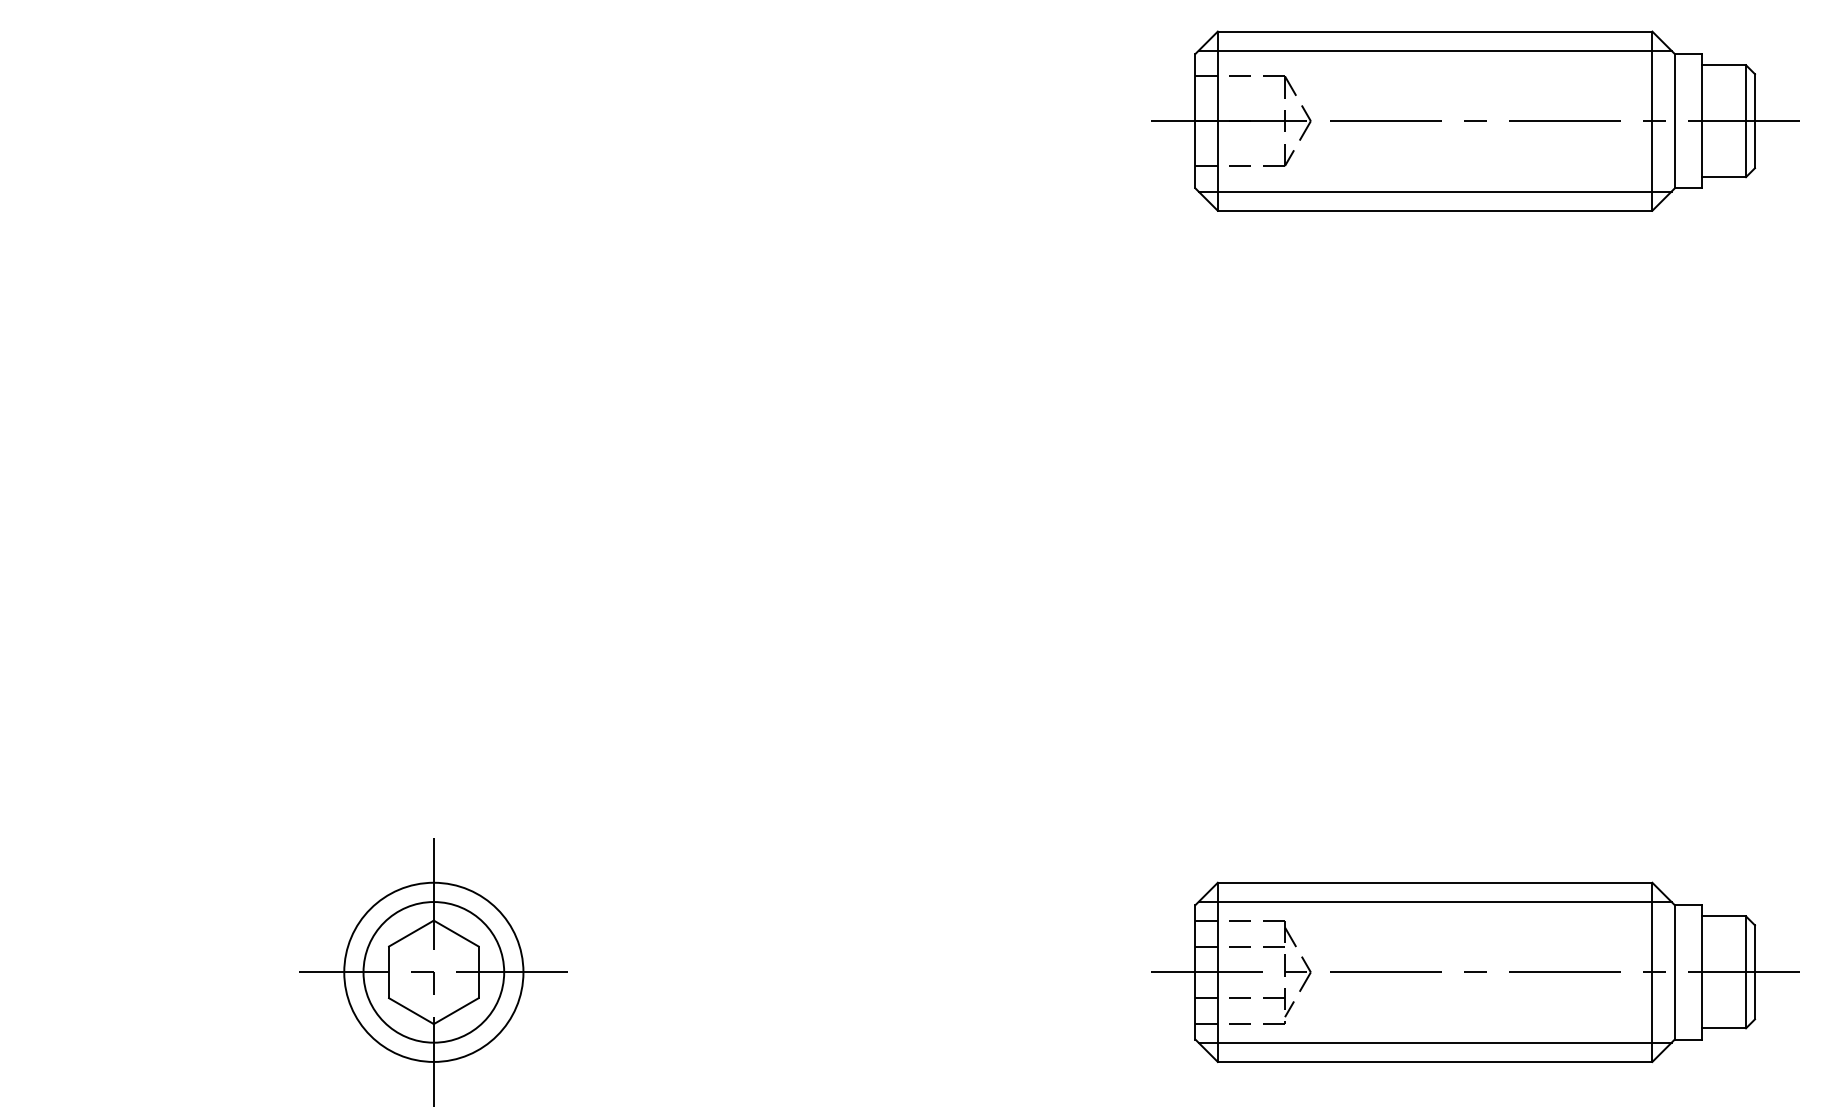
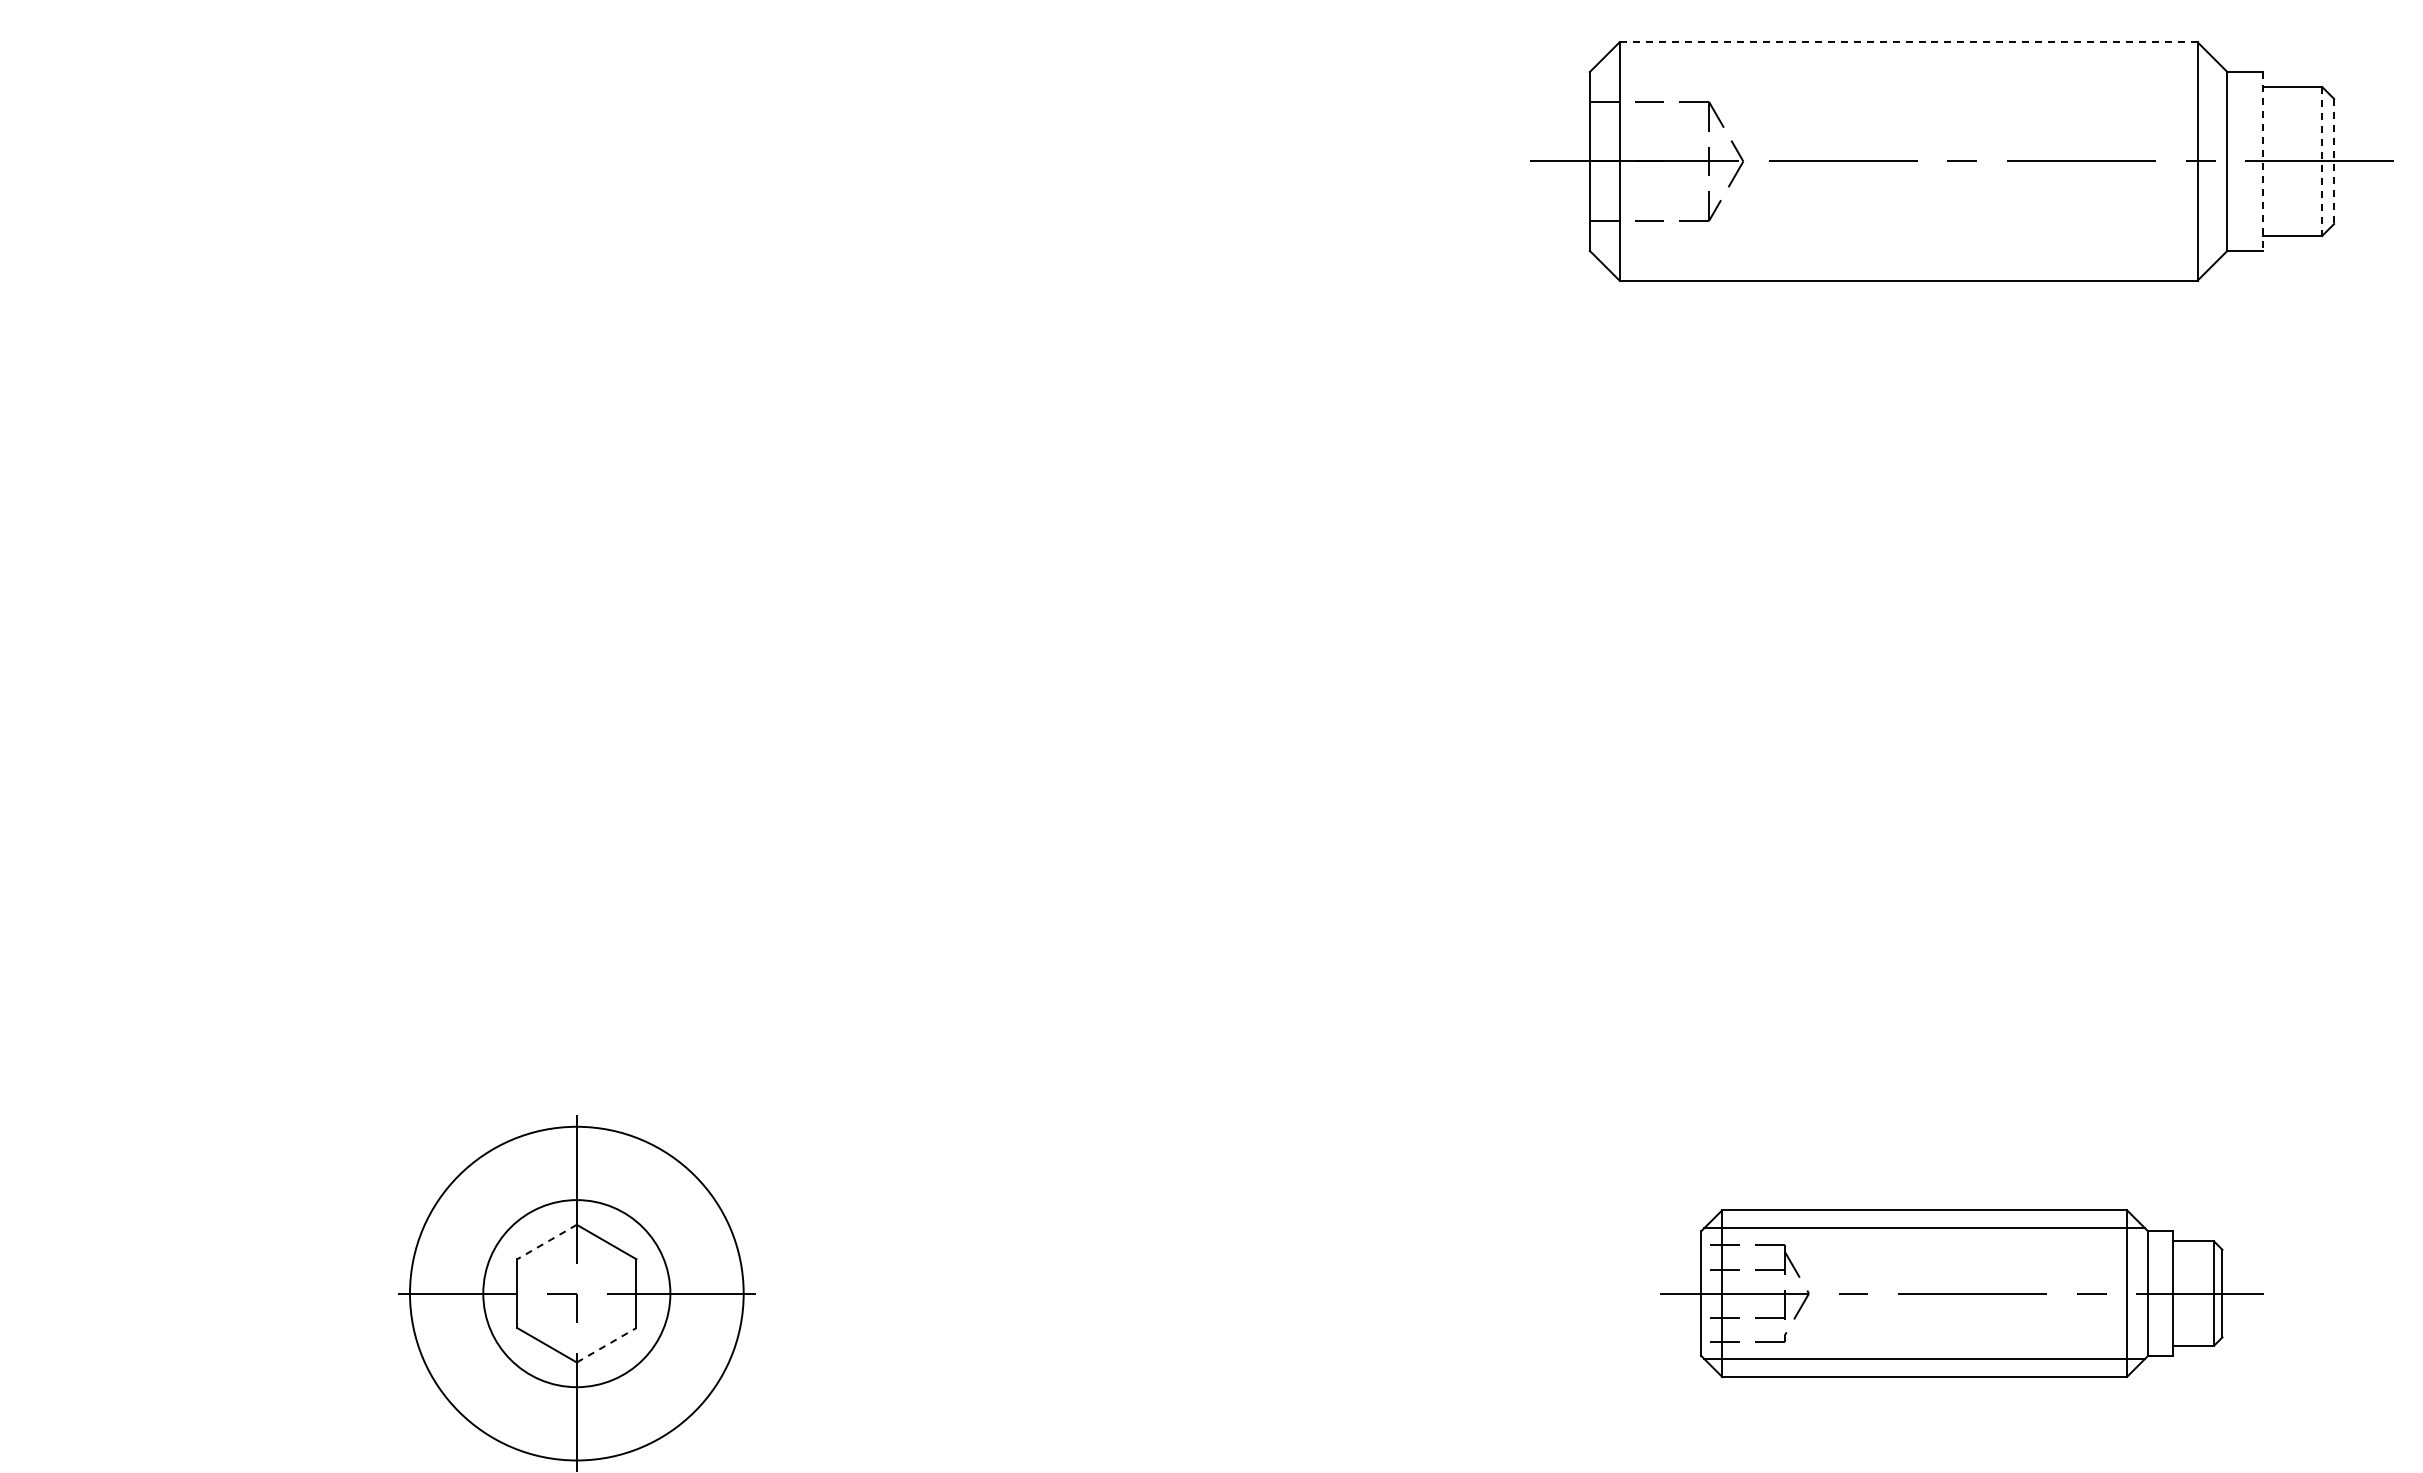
line: (1435, 31) -> (1908, 42), solid -> dashed
line: (1435, 50) -> (1908, 67), removed
line: (1701, 121) -> (2263, 161), solid -> dashed
line: (1746, 121) -> (2322, 161), solid -> dashed
line: (1755, 121) -> (2334, 161), solid -> dashed
line: (1435, 191) -> (1908, 255), removed
line: (411, 933) -> (546, 1242), solid -> dashed
circle: (433, 972) -> (576, 1293), size x1.4
part: (1474, 972) -> (1961, 1293), size x0.7
line: (456, 1011) -> (607, 1345), solid -> dashed

